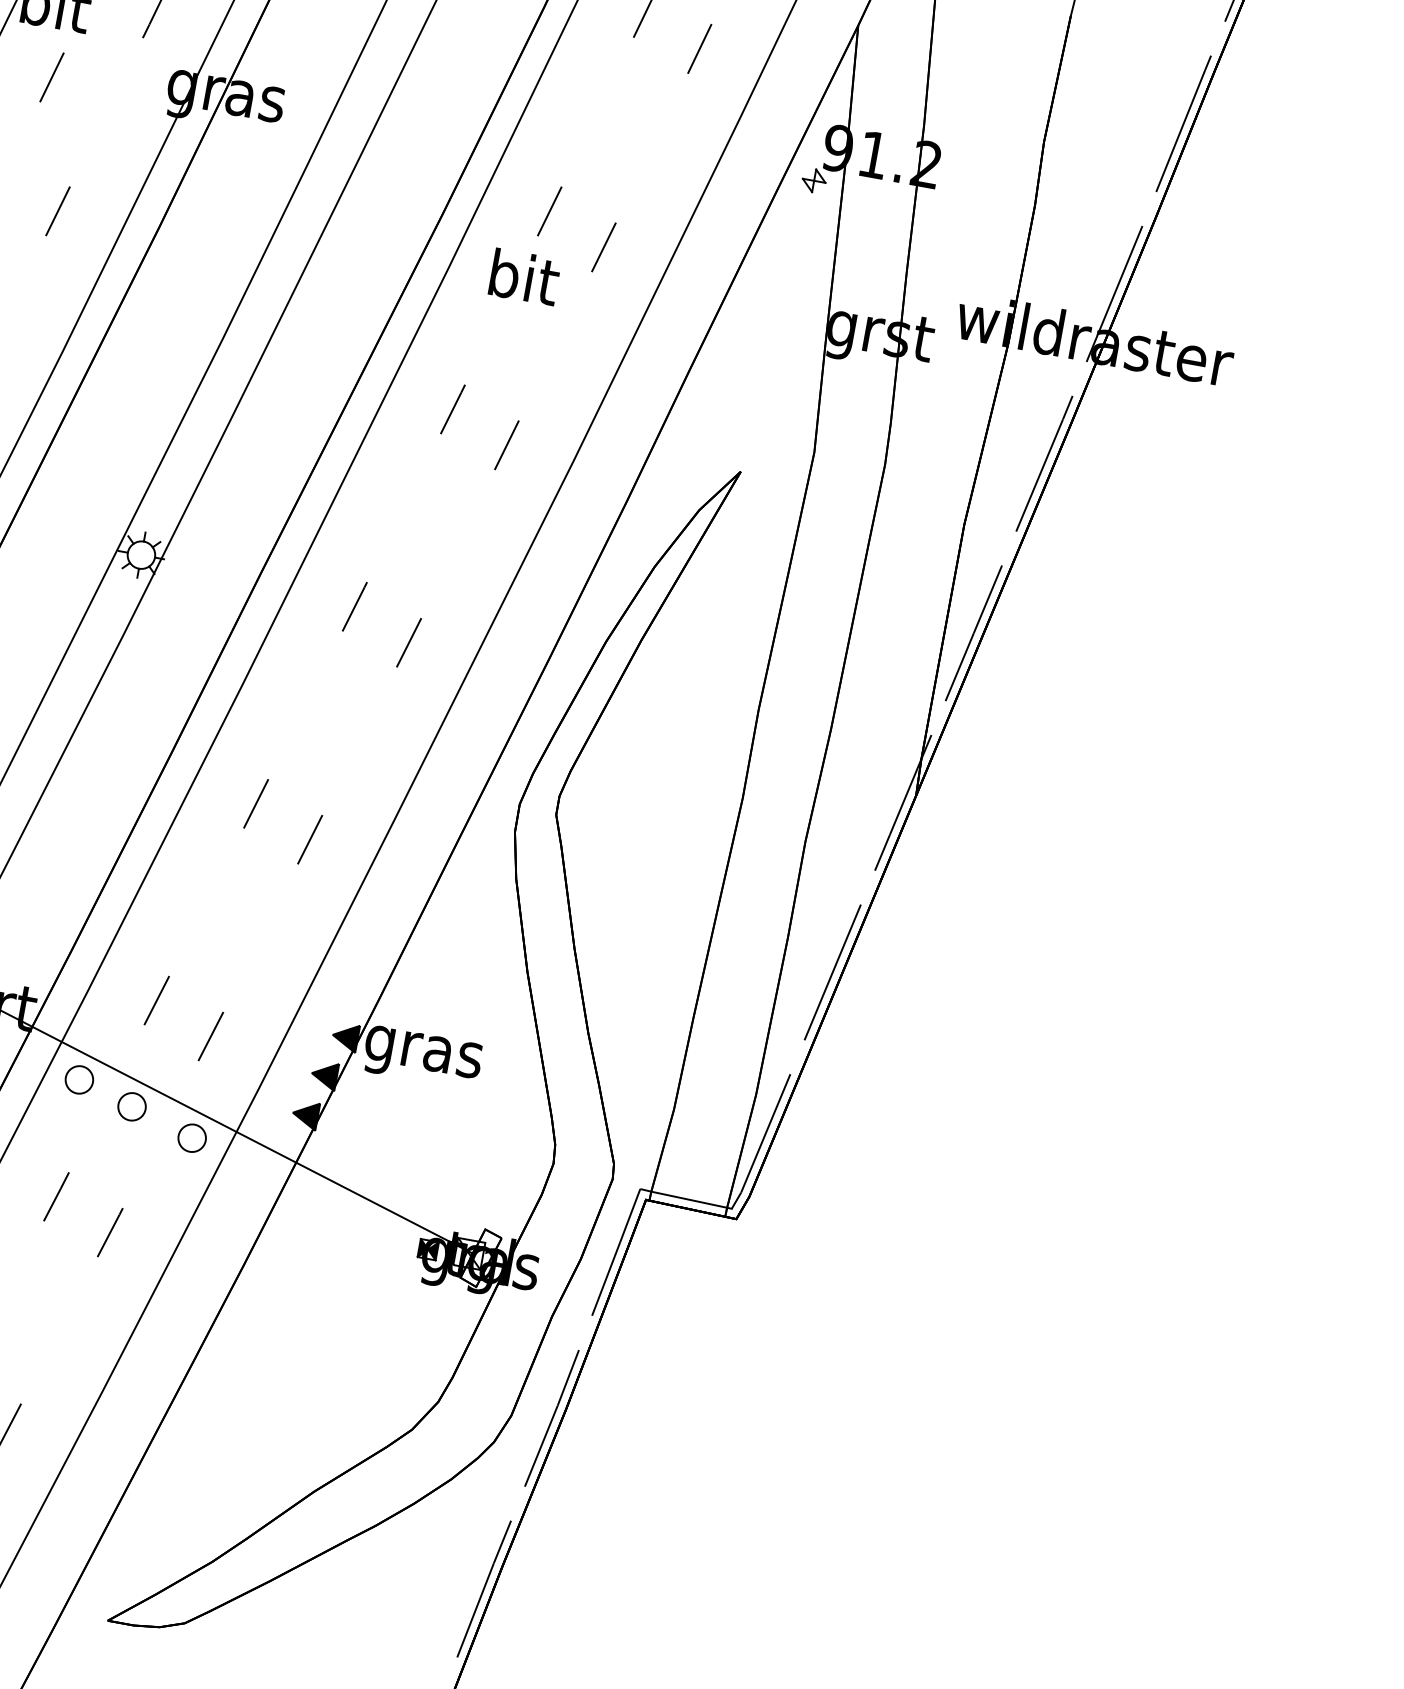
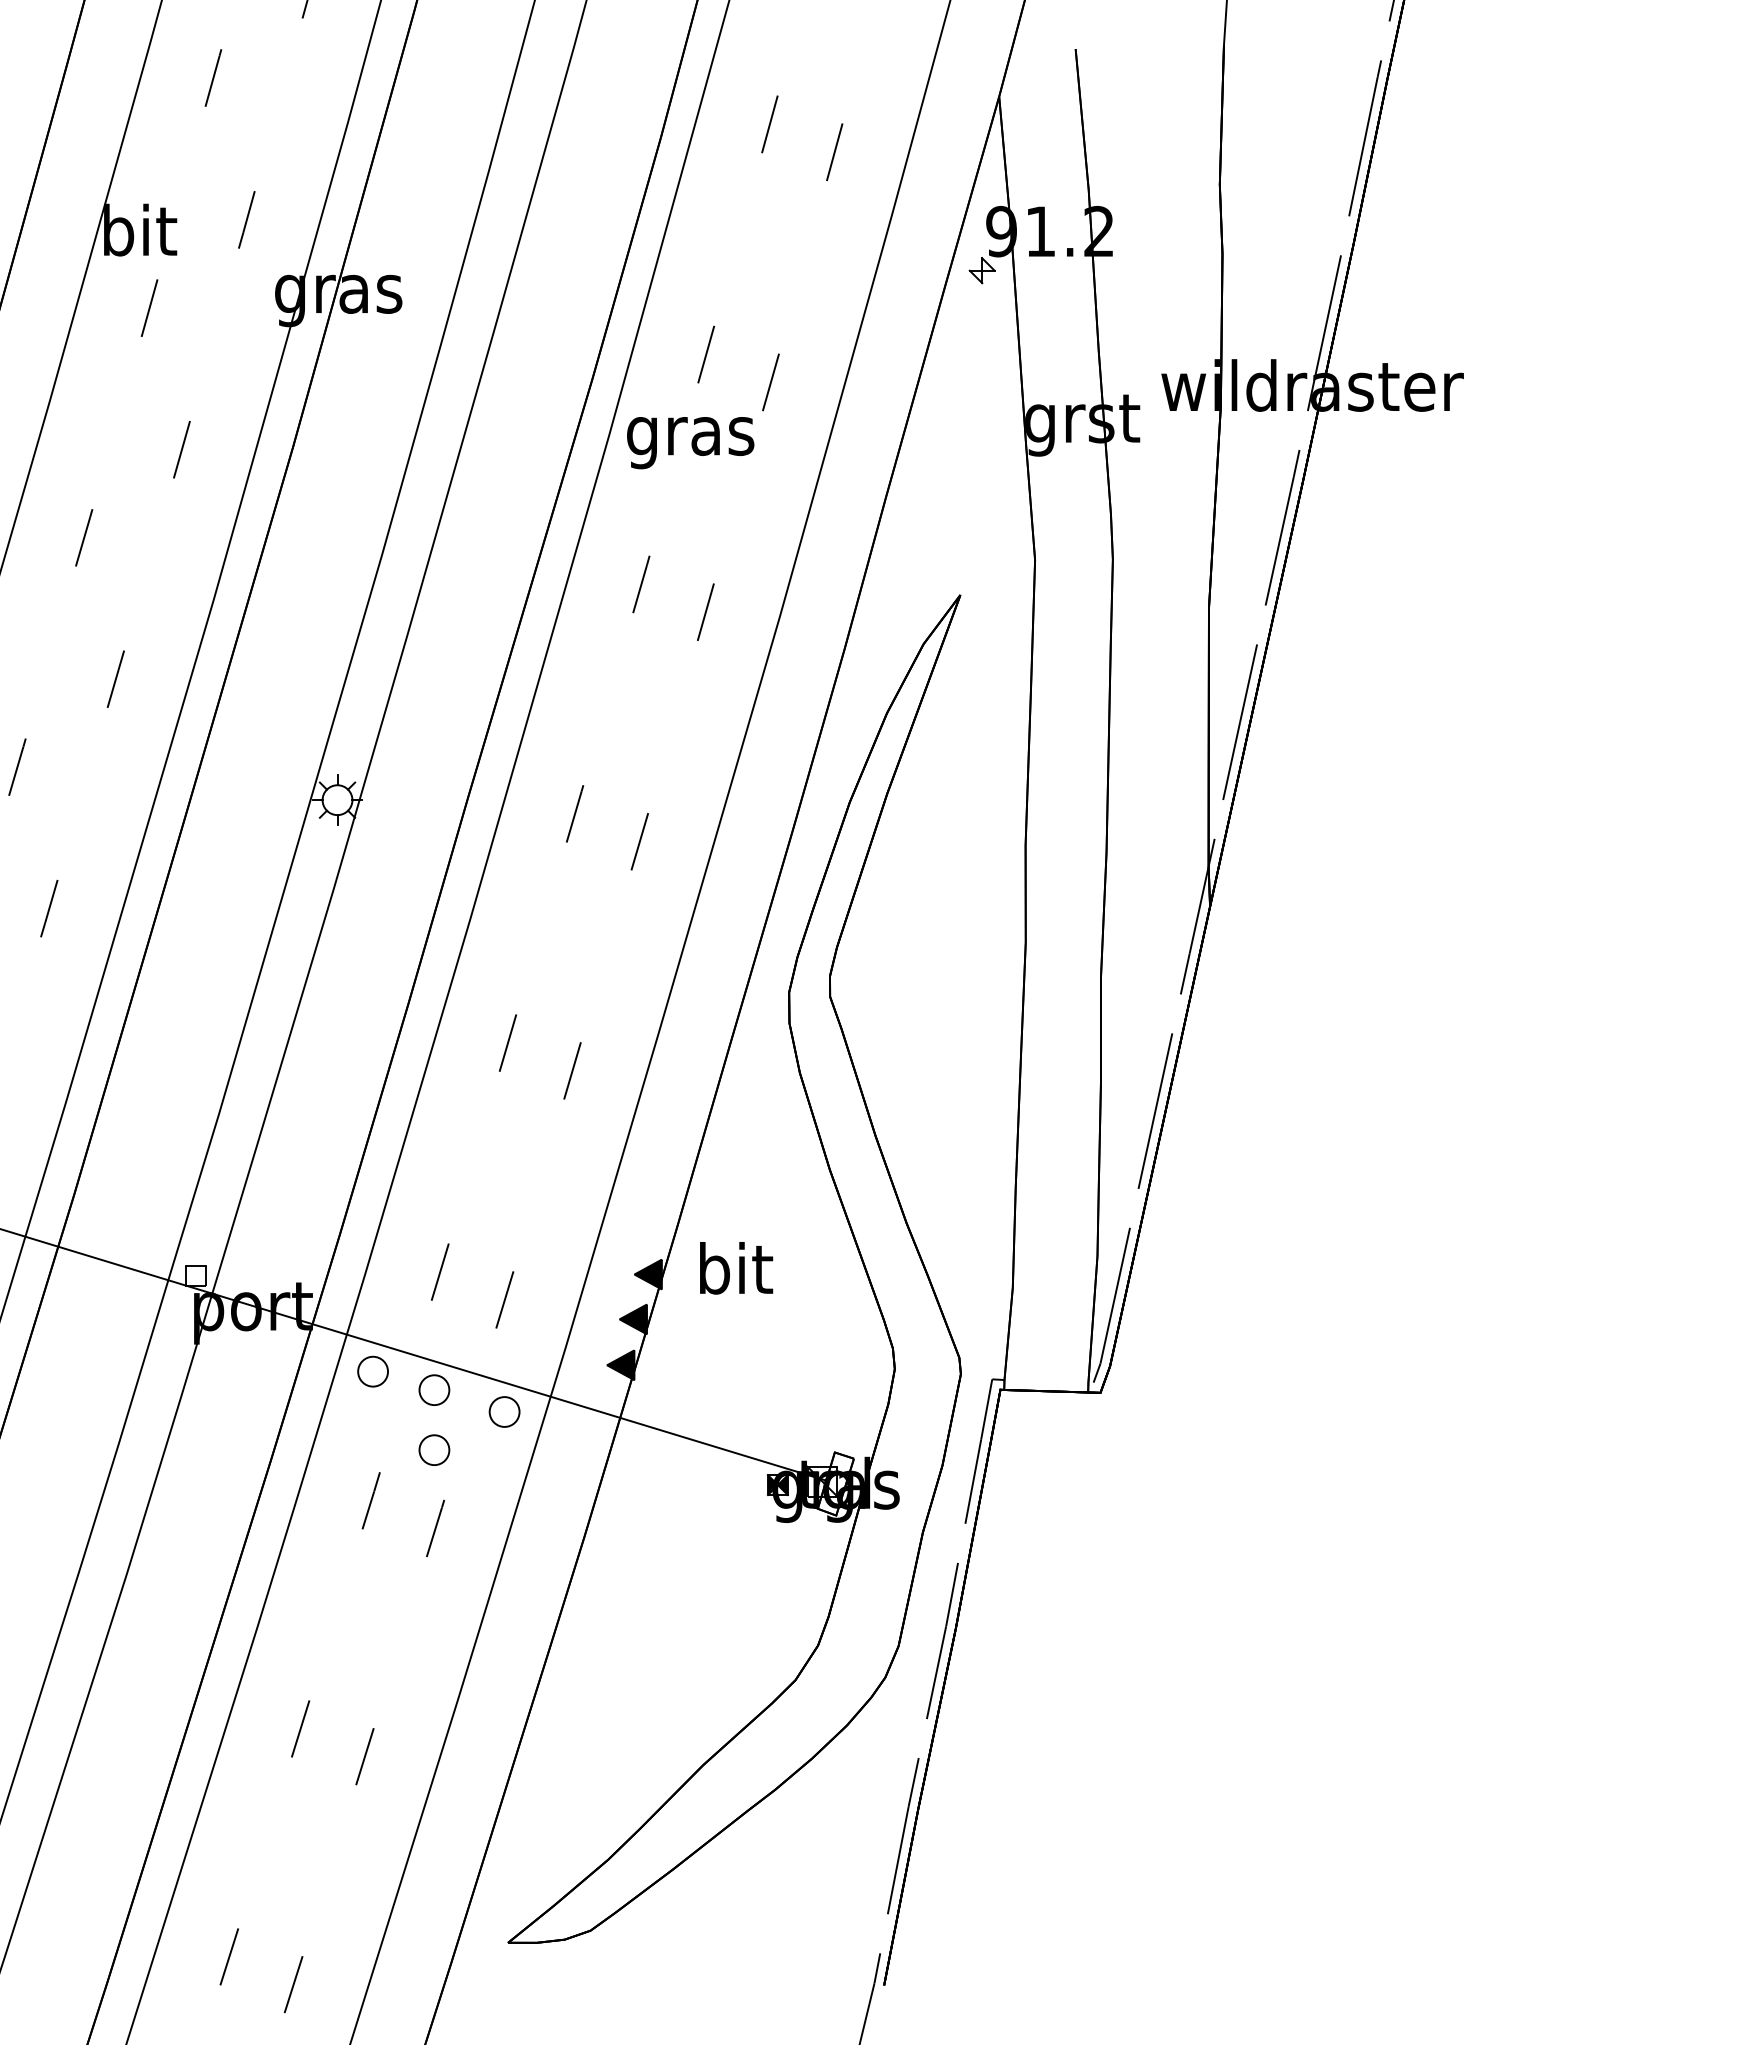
text: (521, 283) -> (690, 436), bit -> gras
text: (423, 1051) -> (734, 1274), gras -> bit
part: (122, 1160) -> (434, 1449), added
line: (691, 1200) -> (1048, 1381), removed

